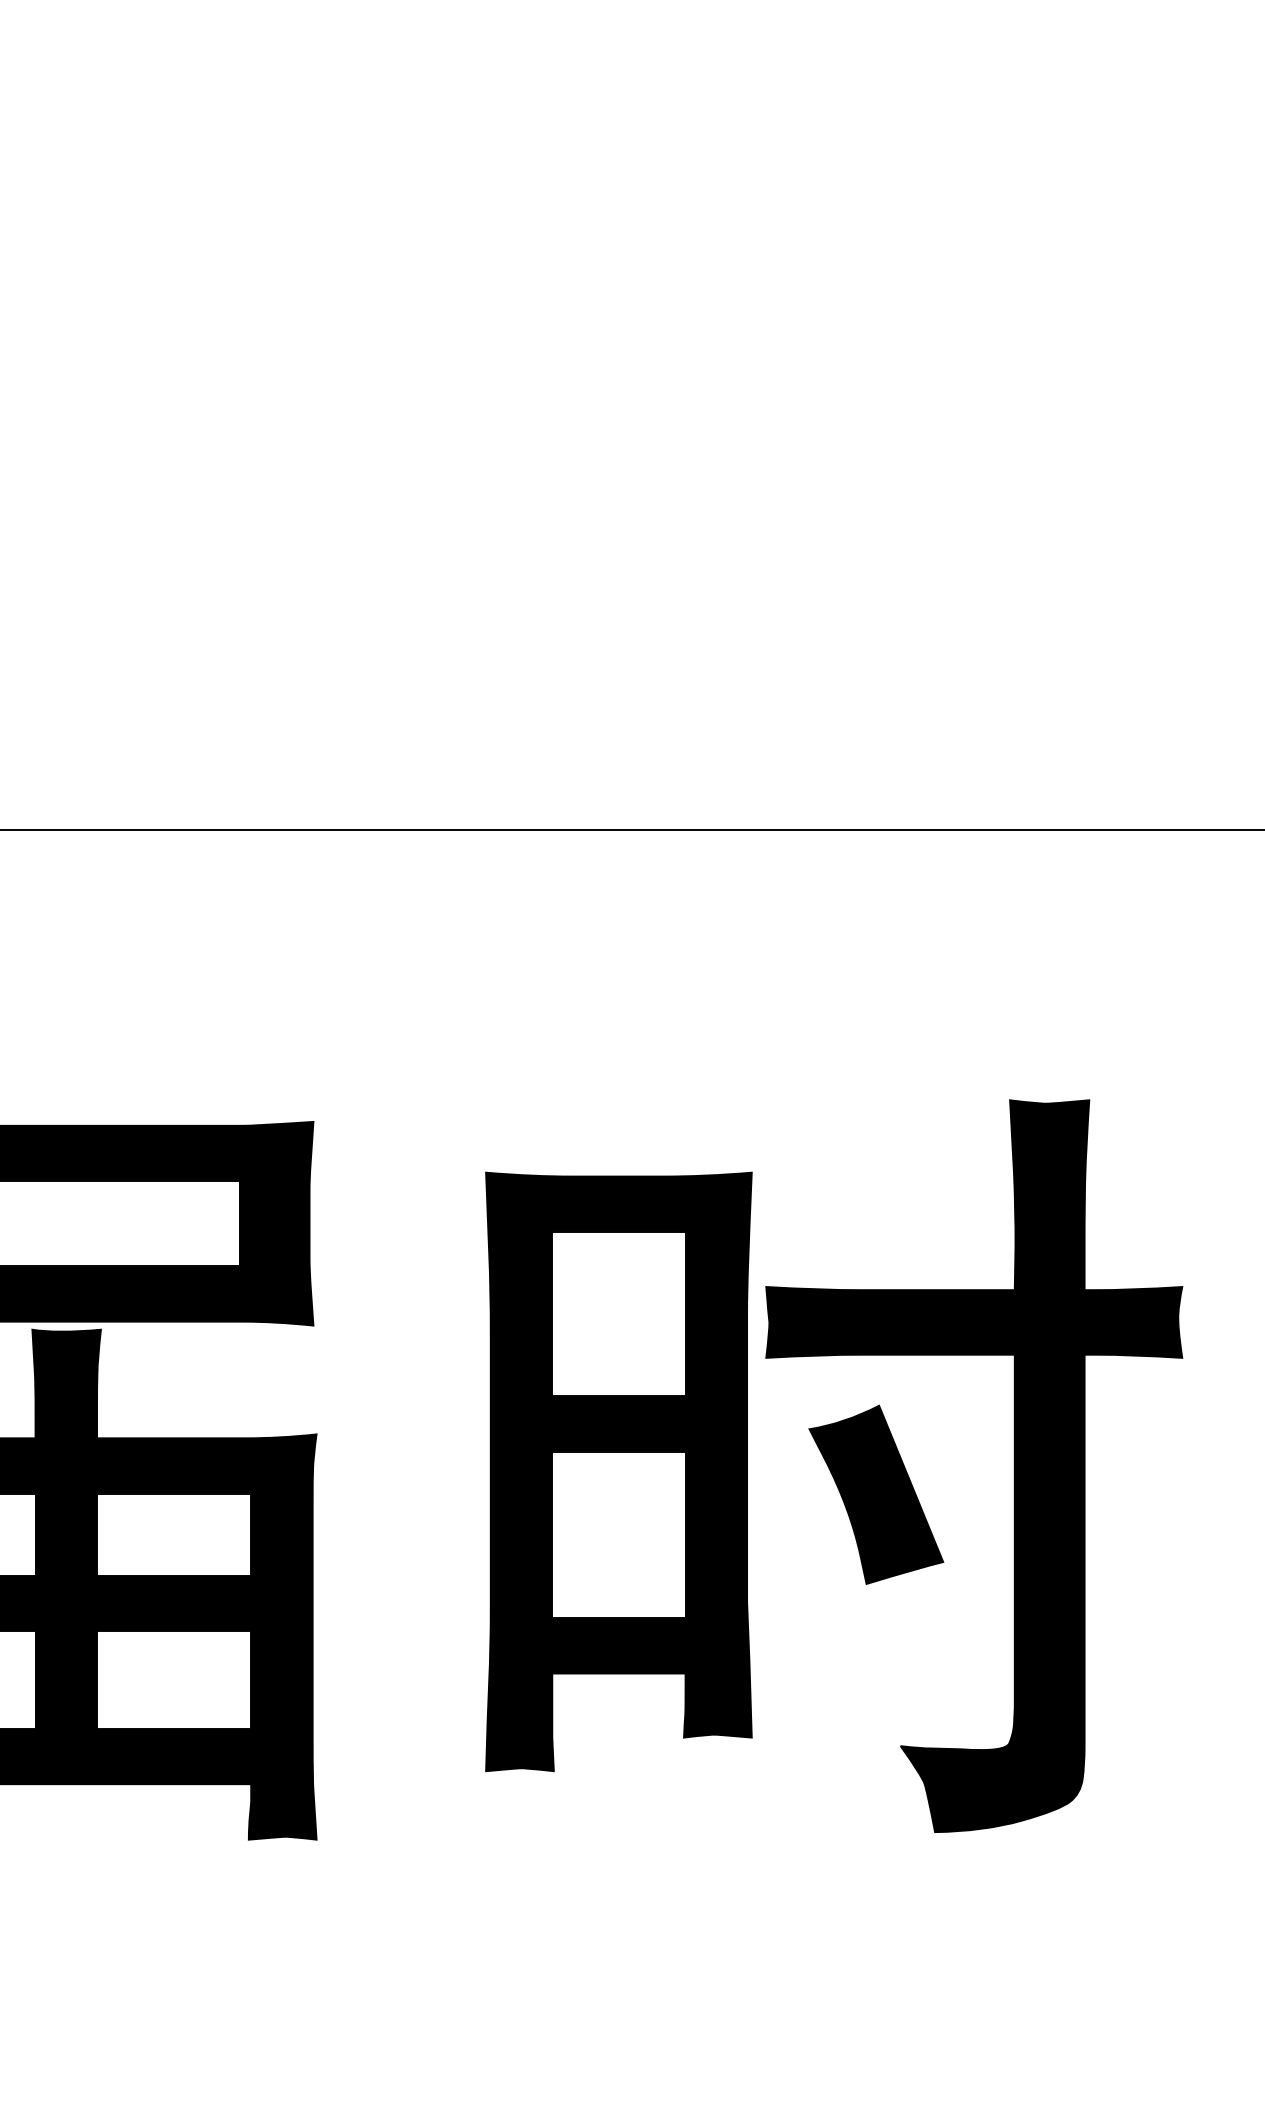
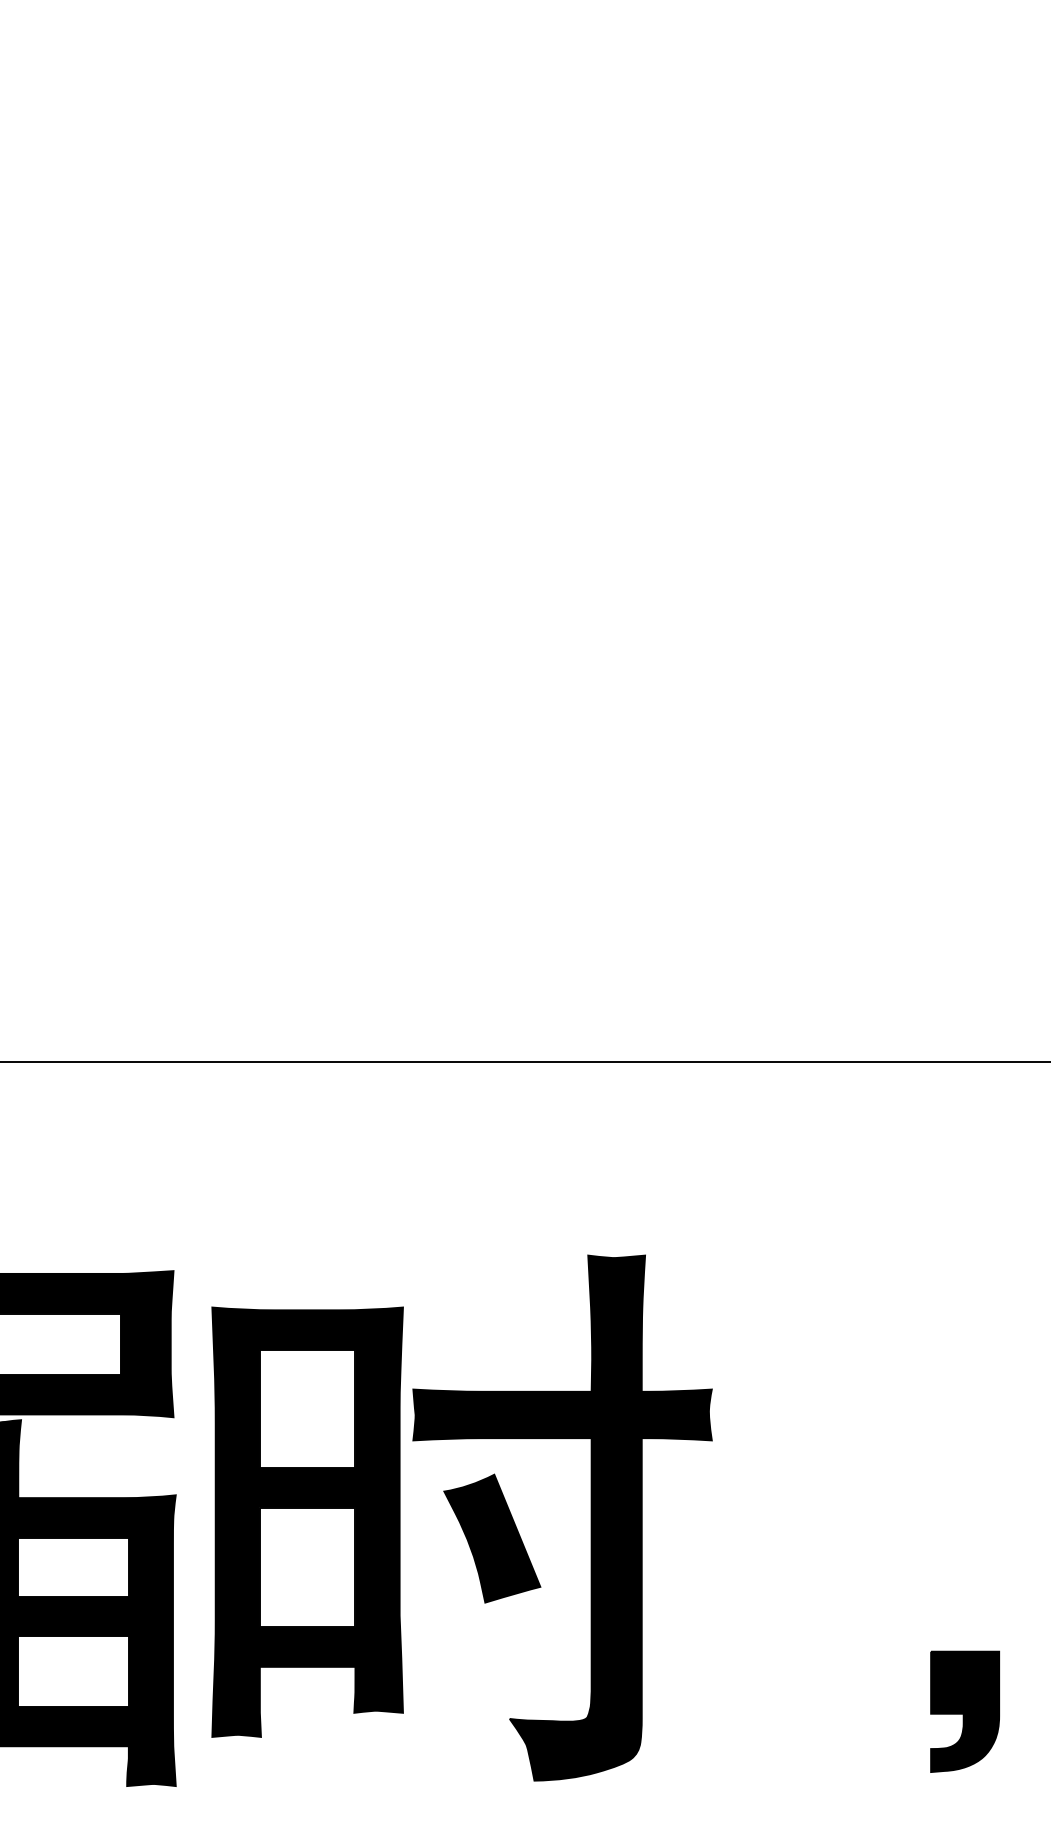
part: (833, 1465) -> (461, 1517), moved

